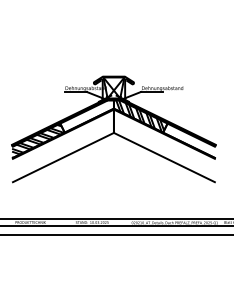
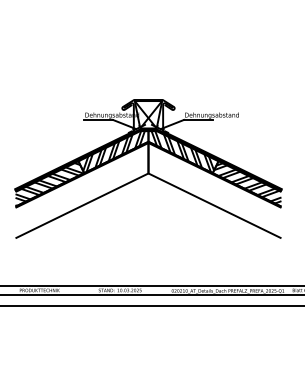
hatch: (85, 116) -> (111, 151), added
hatch: (189, 140) -> (247, 183), added

